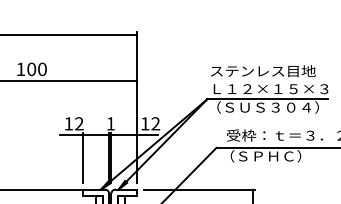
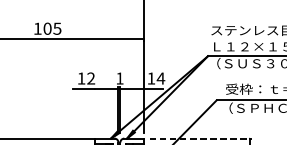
text: (41, 68) -> (56, 27), 100 -> 105
text: (155, 123) -> (160, 78), 12 -> 14
line: (83, 158) -> (94, 110), removed
line: (199, 189) -> (200, 138), solid -> dashed

